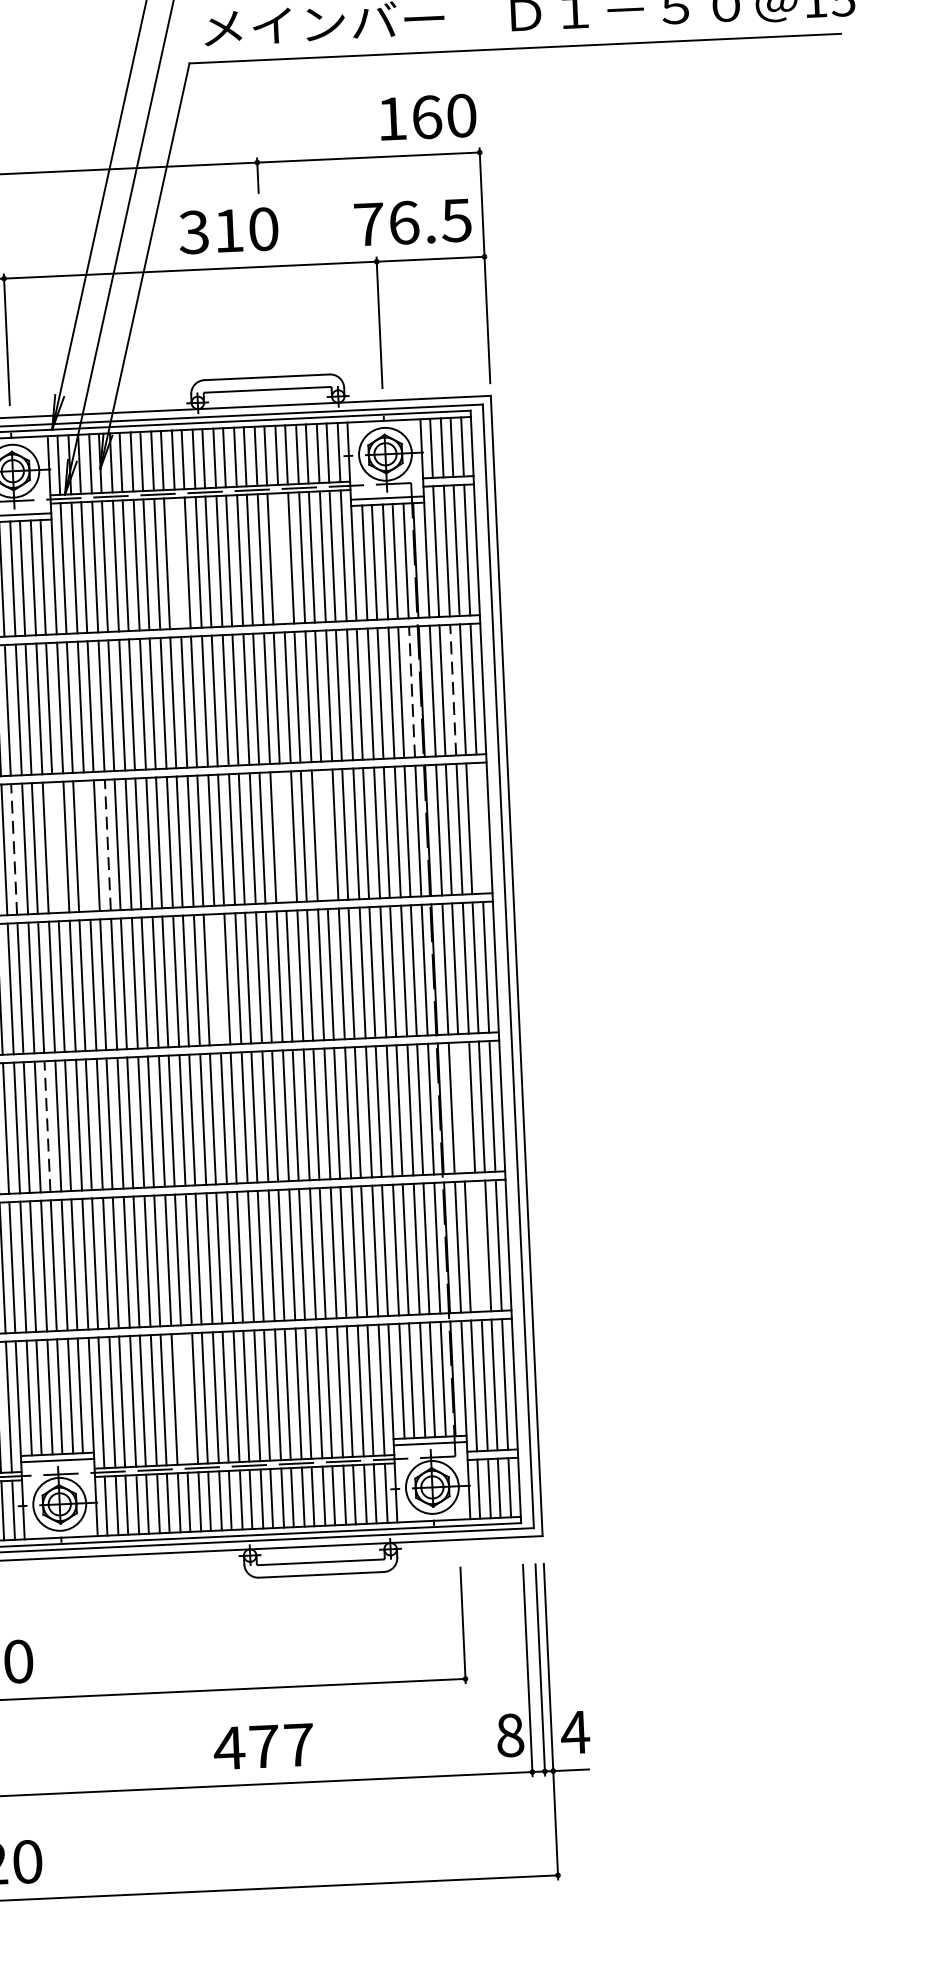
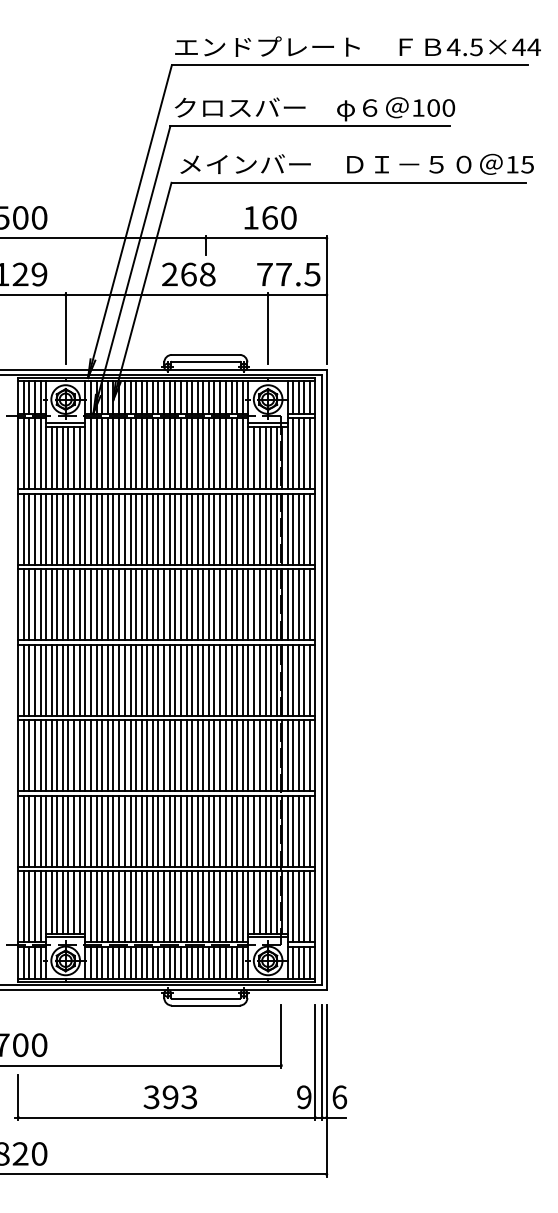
text: (427, 116) -> (270, 217), moved
text: (405, 222) -> (284, 274), 76.5 -> 77.5
text: (228, 230) -> (188, 274), 310 -> 268
line: (282, 558) -> (209, 453), added
line: (177, 563) -> (152, 453), added
line: (454, 690) -> (299, 529), dashed -> solid
line: (411, 692) -> (276, 529), dashed -> solid
line: (480, 827) -> (310, 604), added
line: (324, 835) -> (225, 604), added
line: (283, 836) -> (203, 604), added
line: (108, 844) -> (108, 604), dashed -> solid
line: (86, 845) -> (96, 604), added
line: (55, 847) -> (79, 604), added
line: (14, 849) -> (57, 604), dashed -> solid
line: (218, 978) -> (164, 679), added
line: (461, 1107) -> (293, 755), added
line: (47, 1126) -> (68, 755), dashed -> solid
line: (479, 1244) -> (299, 830), added
line: (183, 1398) -> (135, 906), added
text: (575, 1732) -> (339, 1097), 4 -> 6
text: (510, 1735) -> (304, 1097), 8 -> 9
text: (264, 1746) -> (170, 1097), 477 -> 393

